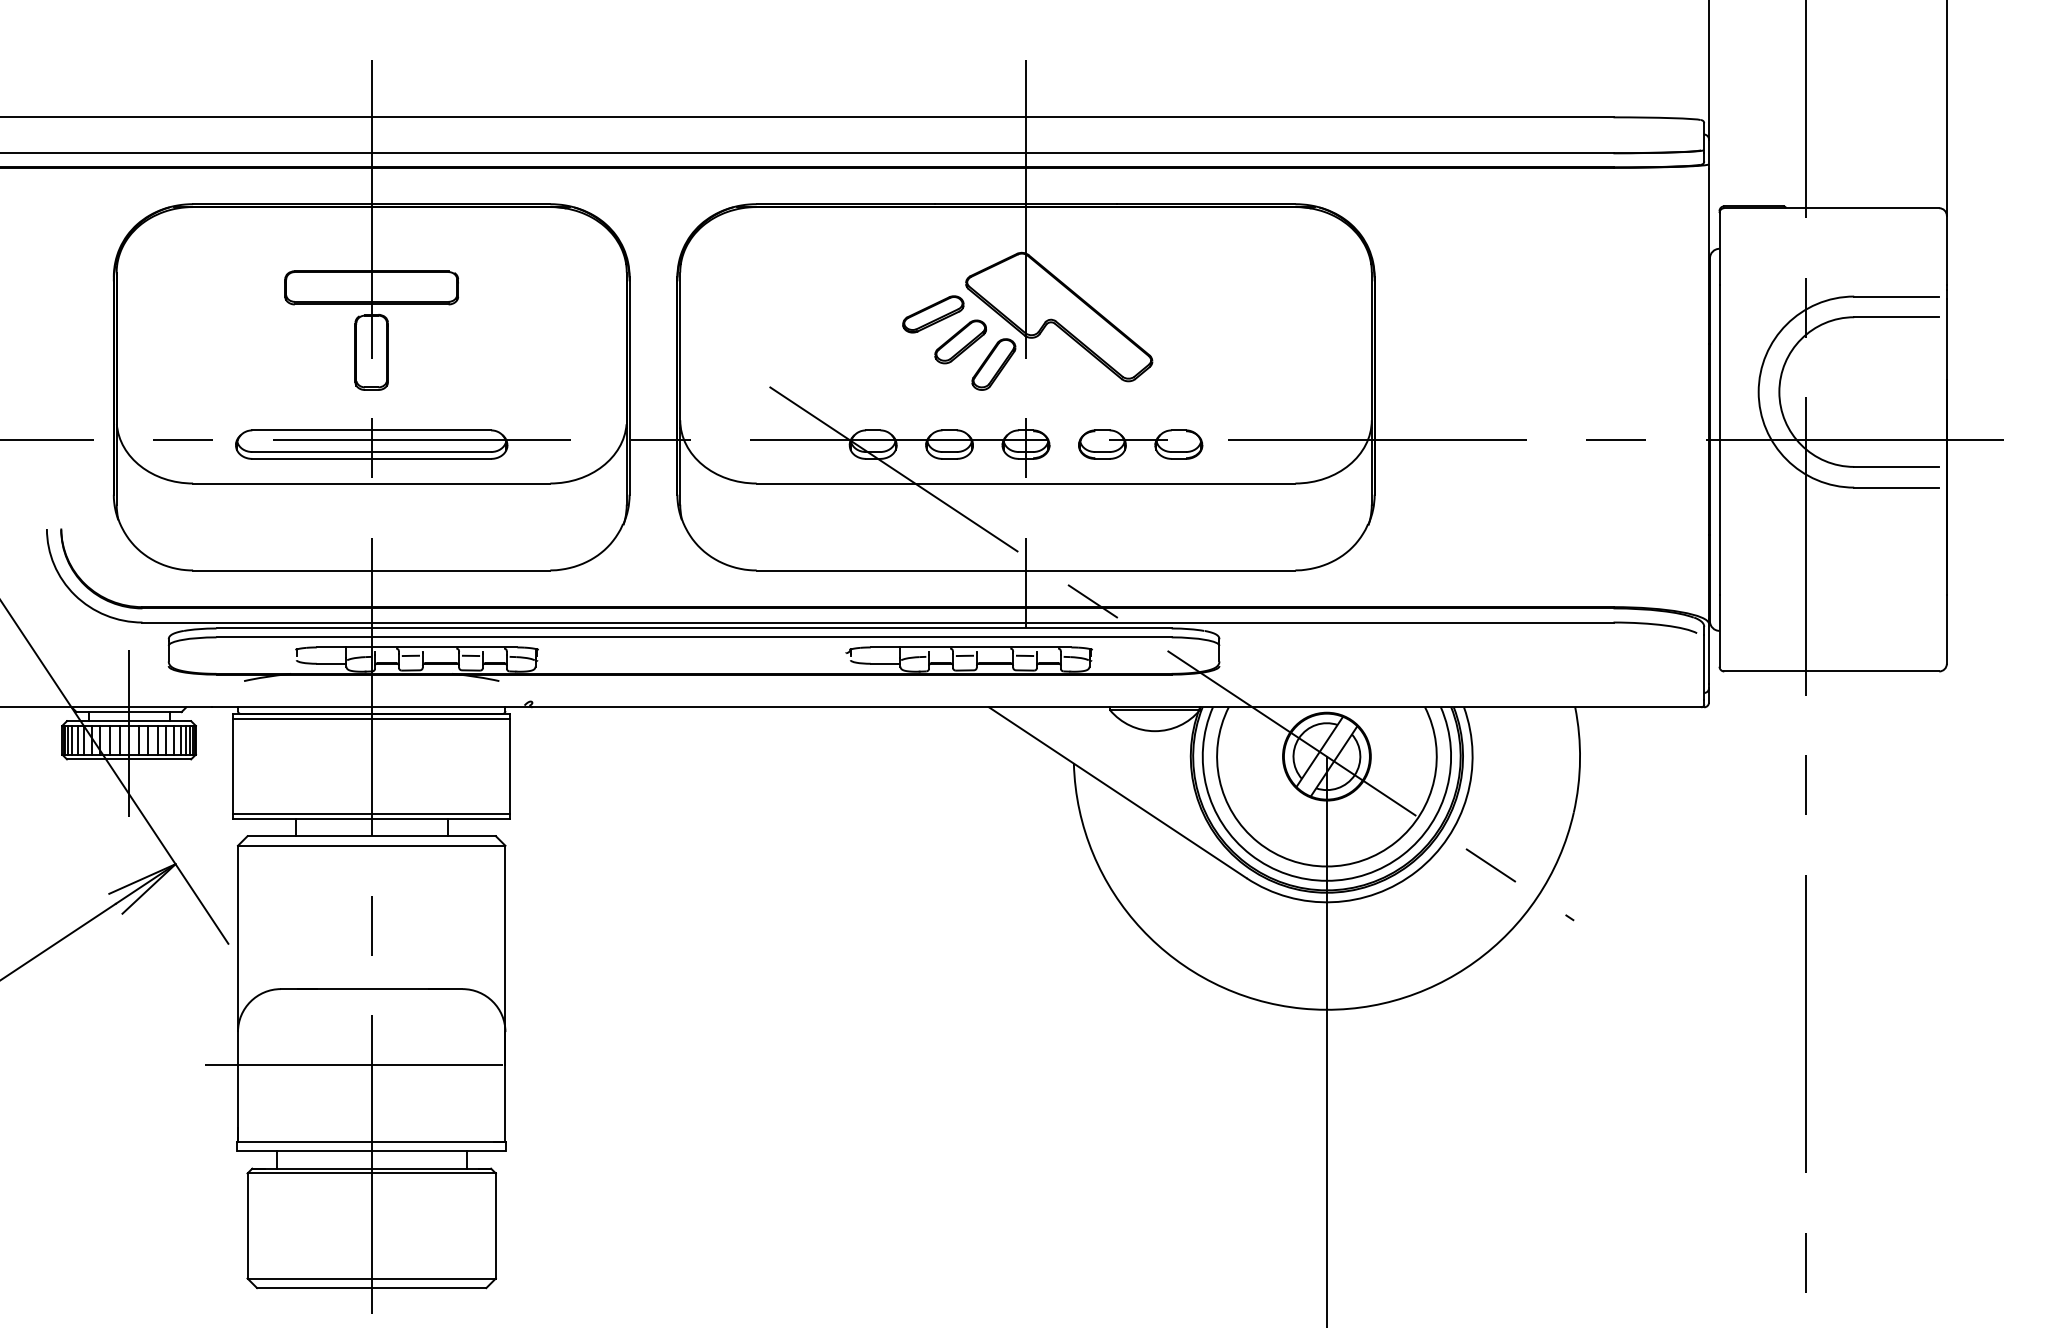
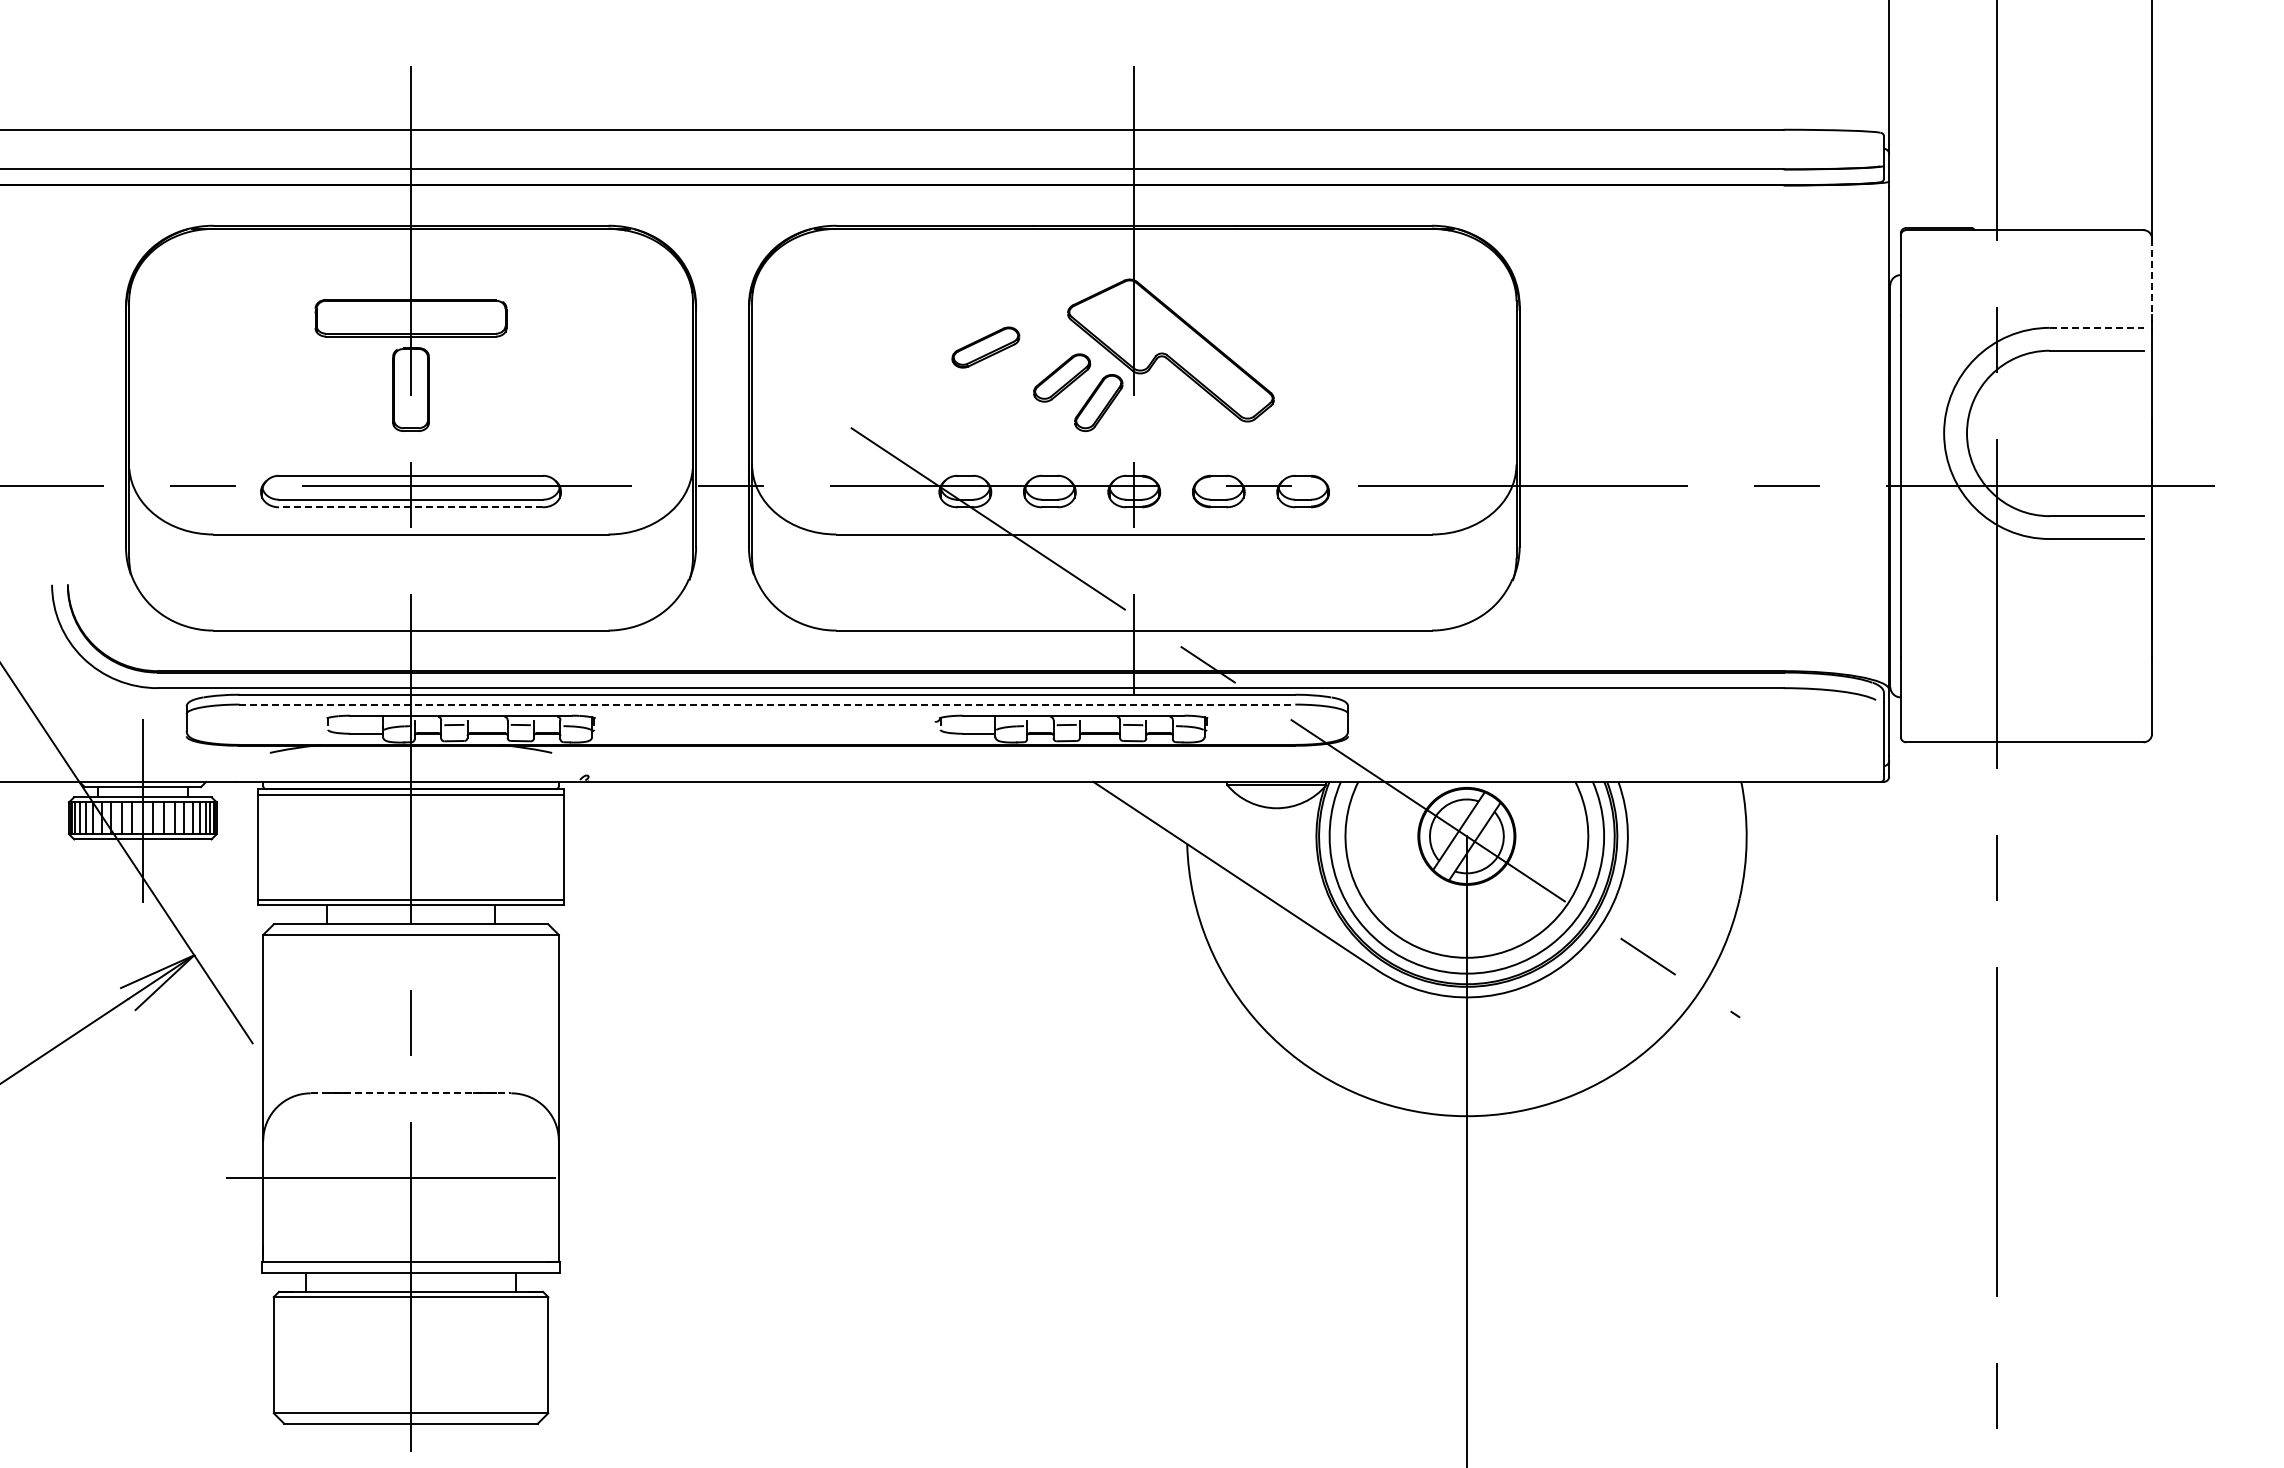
line: (1947, 251) -> (2152, 277), solid -> dashed
line: (1896, 296) -> (2096, 327), solid -> dashed
part: (933, 314) -> (985, 347), moved
line: (372, 459) -> (411, 507), solid -> dashed
line: (694, 637) -> (767, 704), solid -> dashed
line: (372, 989) -> (411, 1093), solid -> dashed

